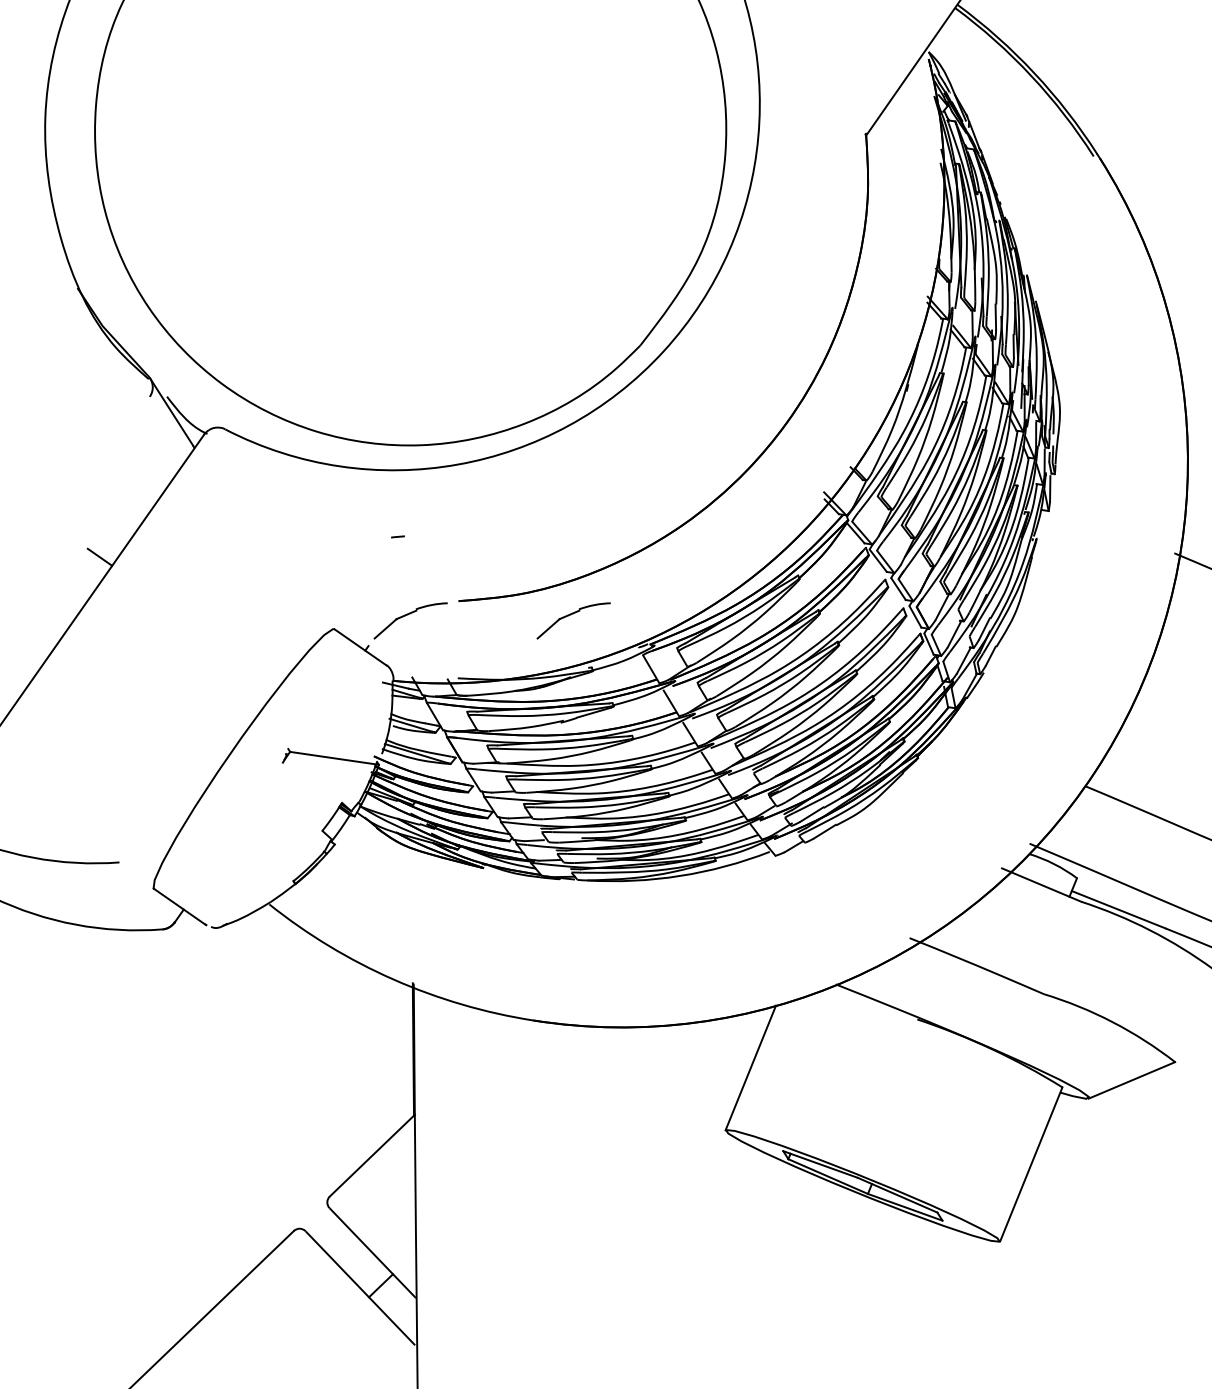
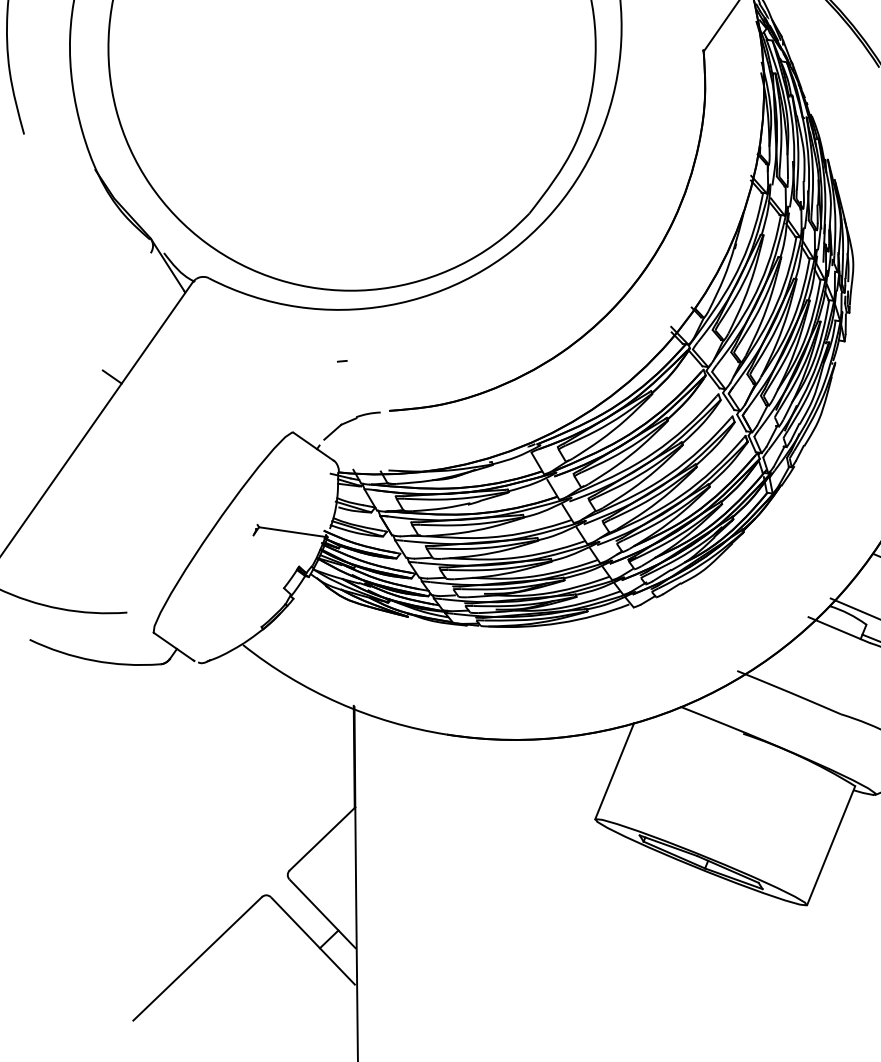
part: (573, 620) -> (477, 425), removed

